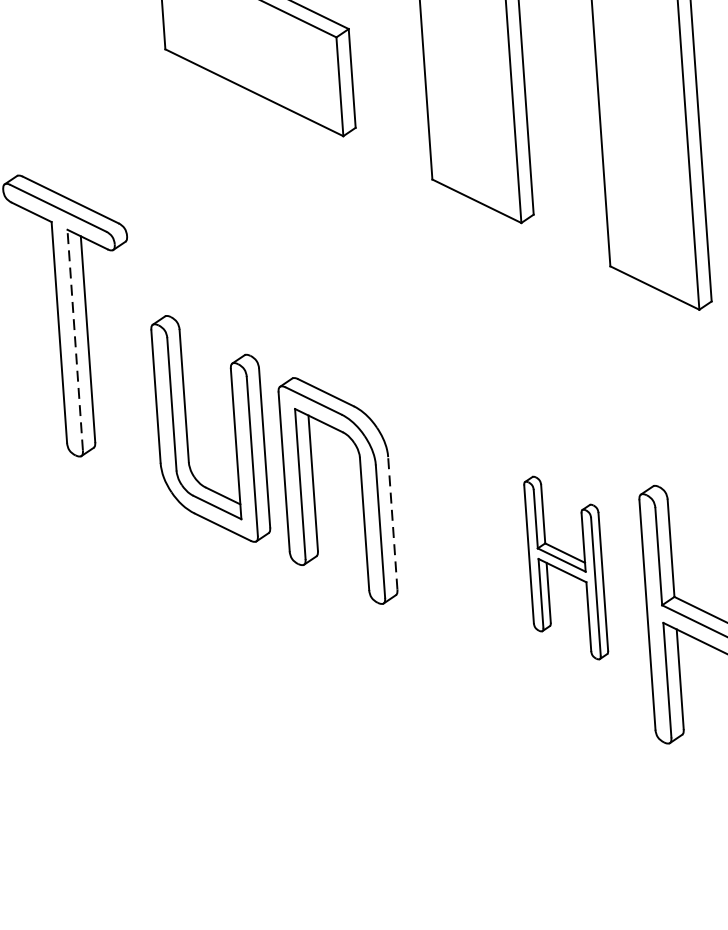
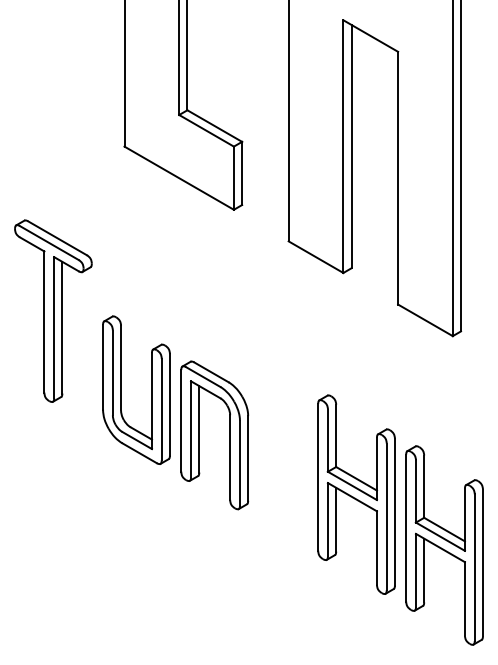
line: (75, 339) -> (54, 327), dashed -> solid
line: (393, 521) -> (248, 457), dashed -> solid
part: (566, 567) -> (356, 494), size x1.67

